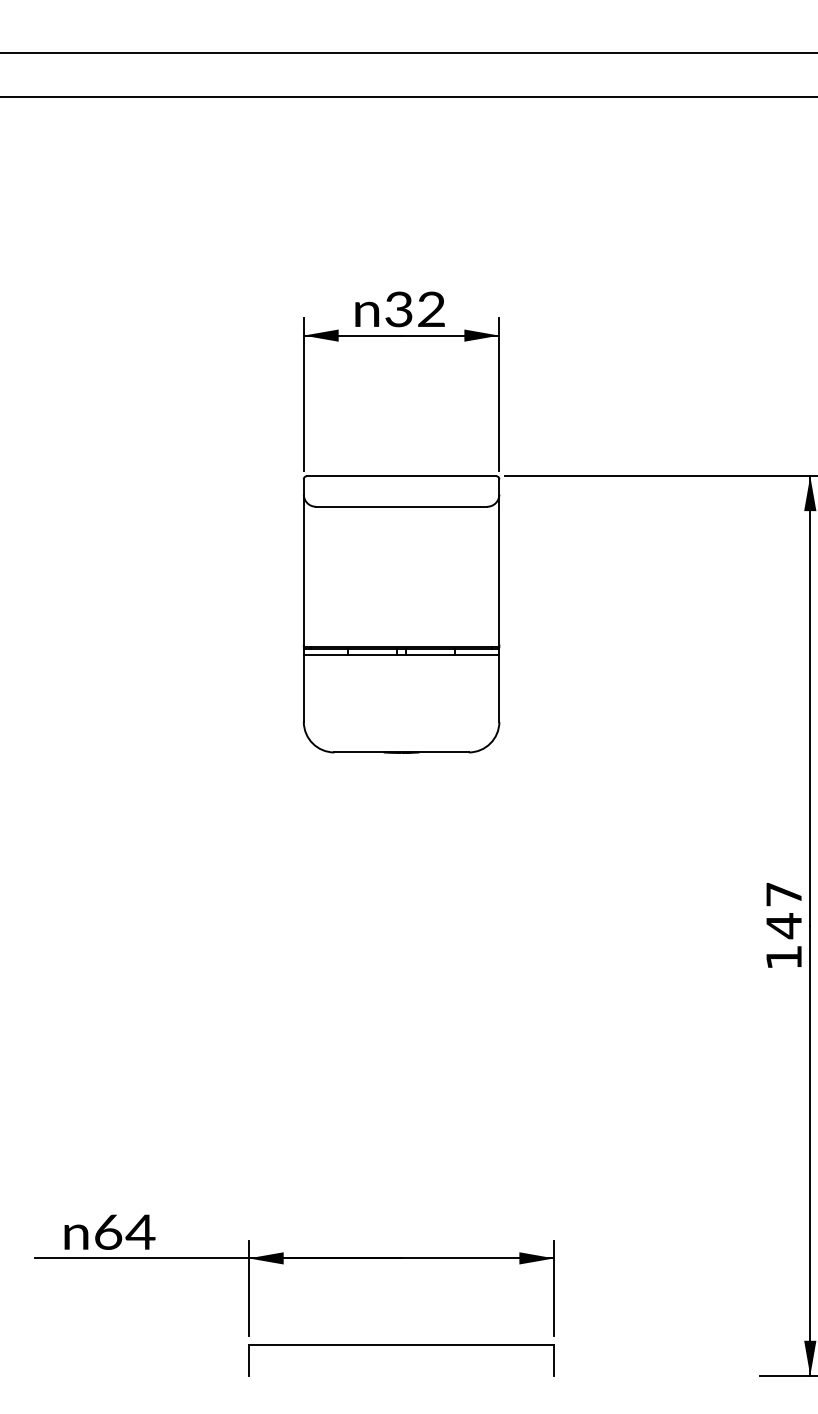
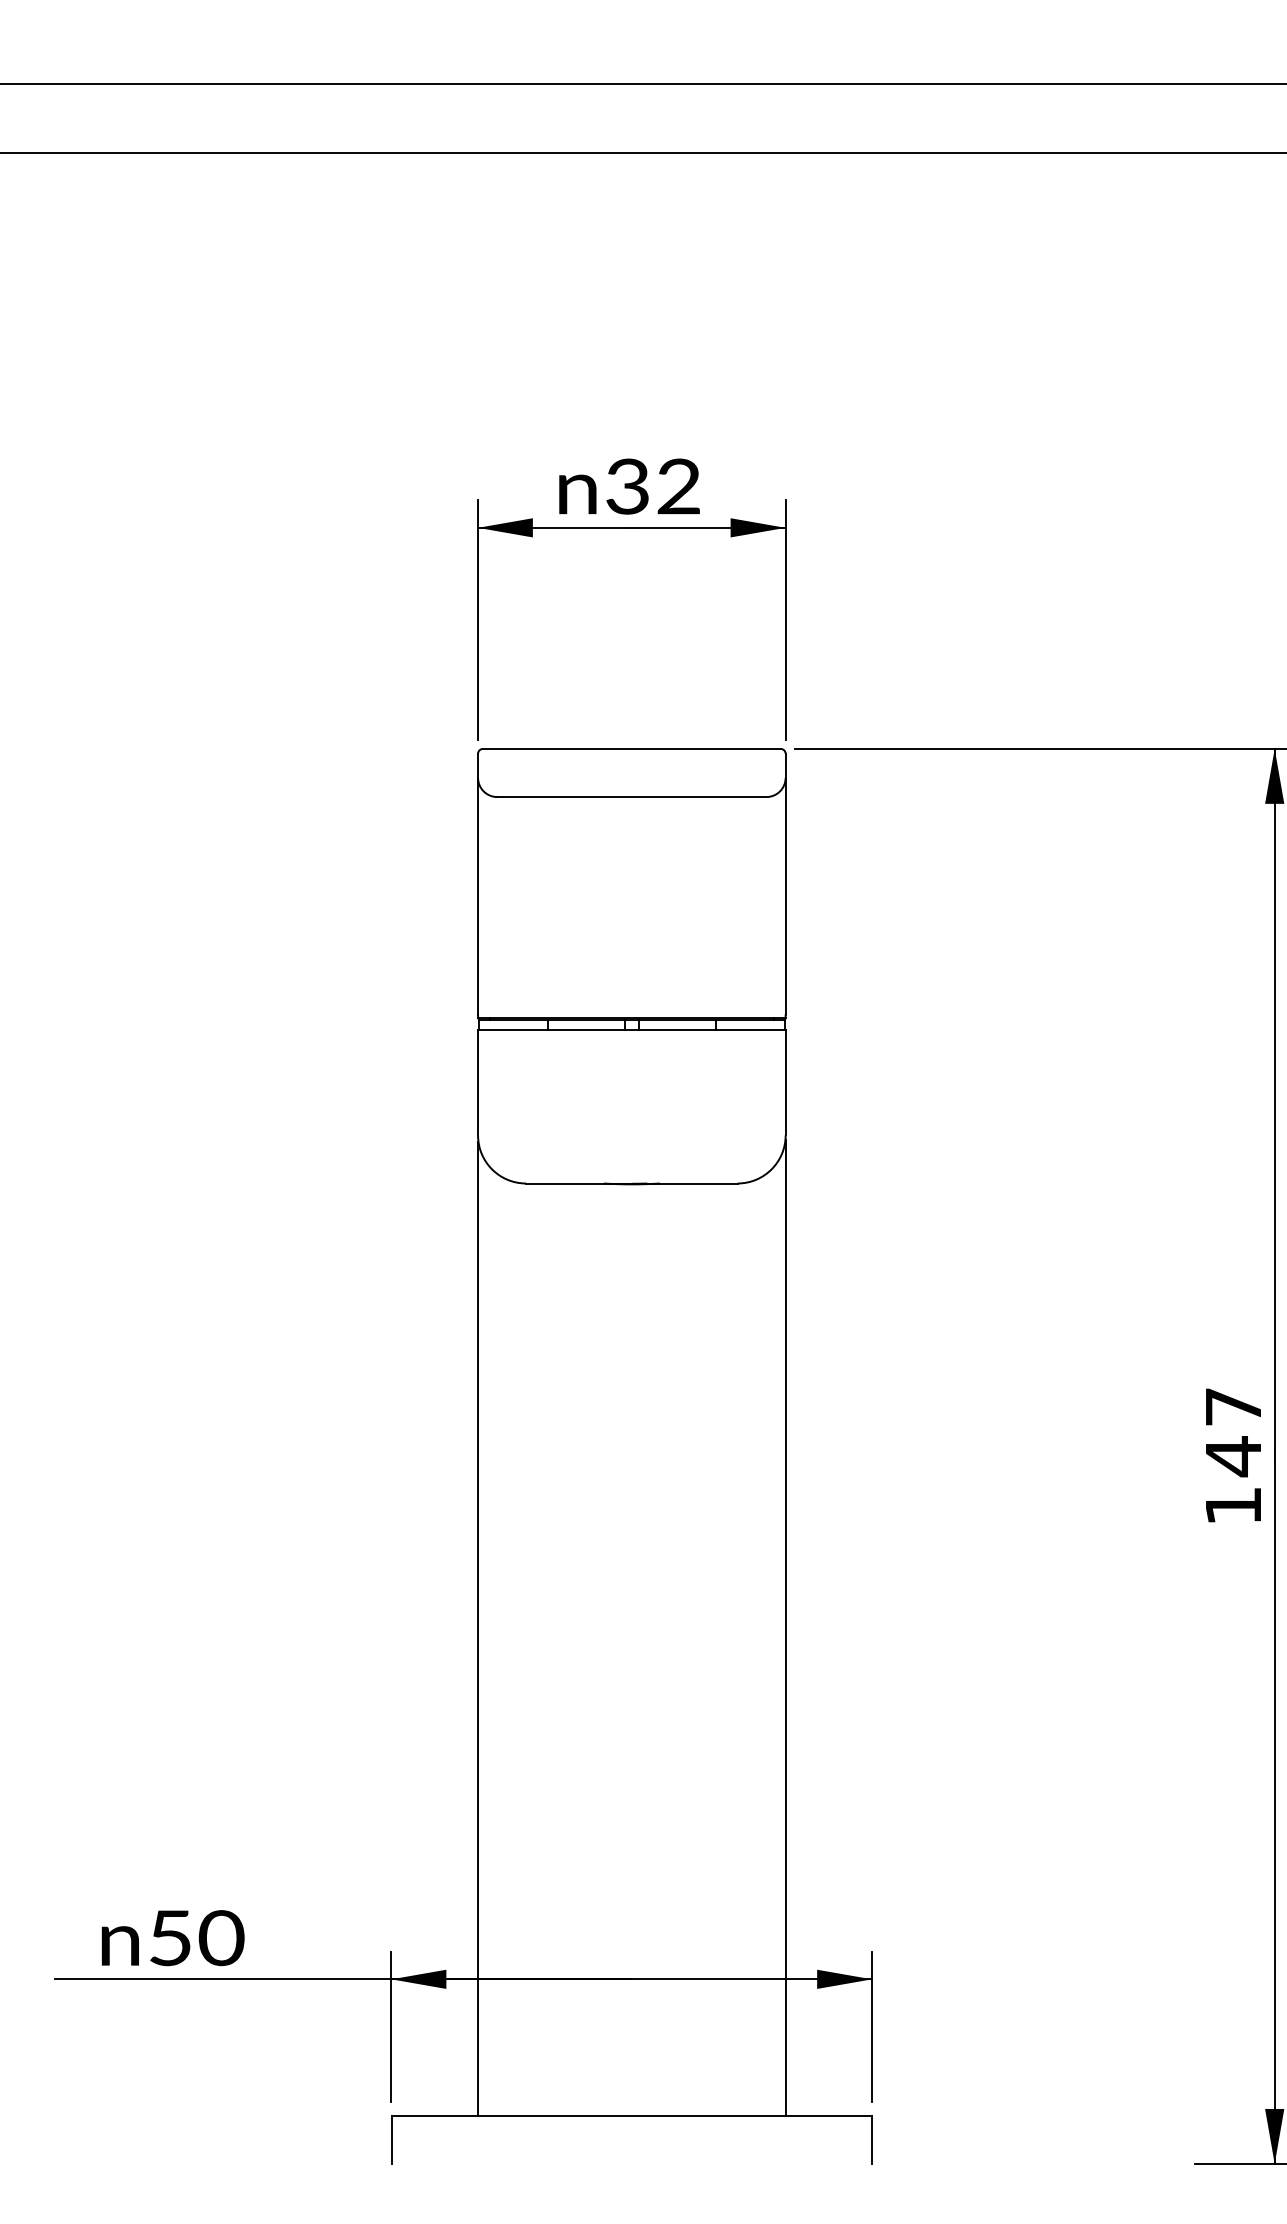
line: (499, 1034) -> (785, 1627), added
line: (303, 1035) -> (477, 1628), added
text: (125, 1231) -> (197, 1937), 64 -> 50

